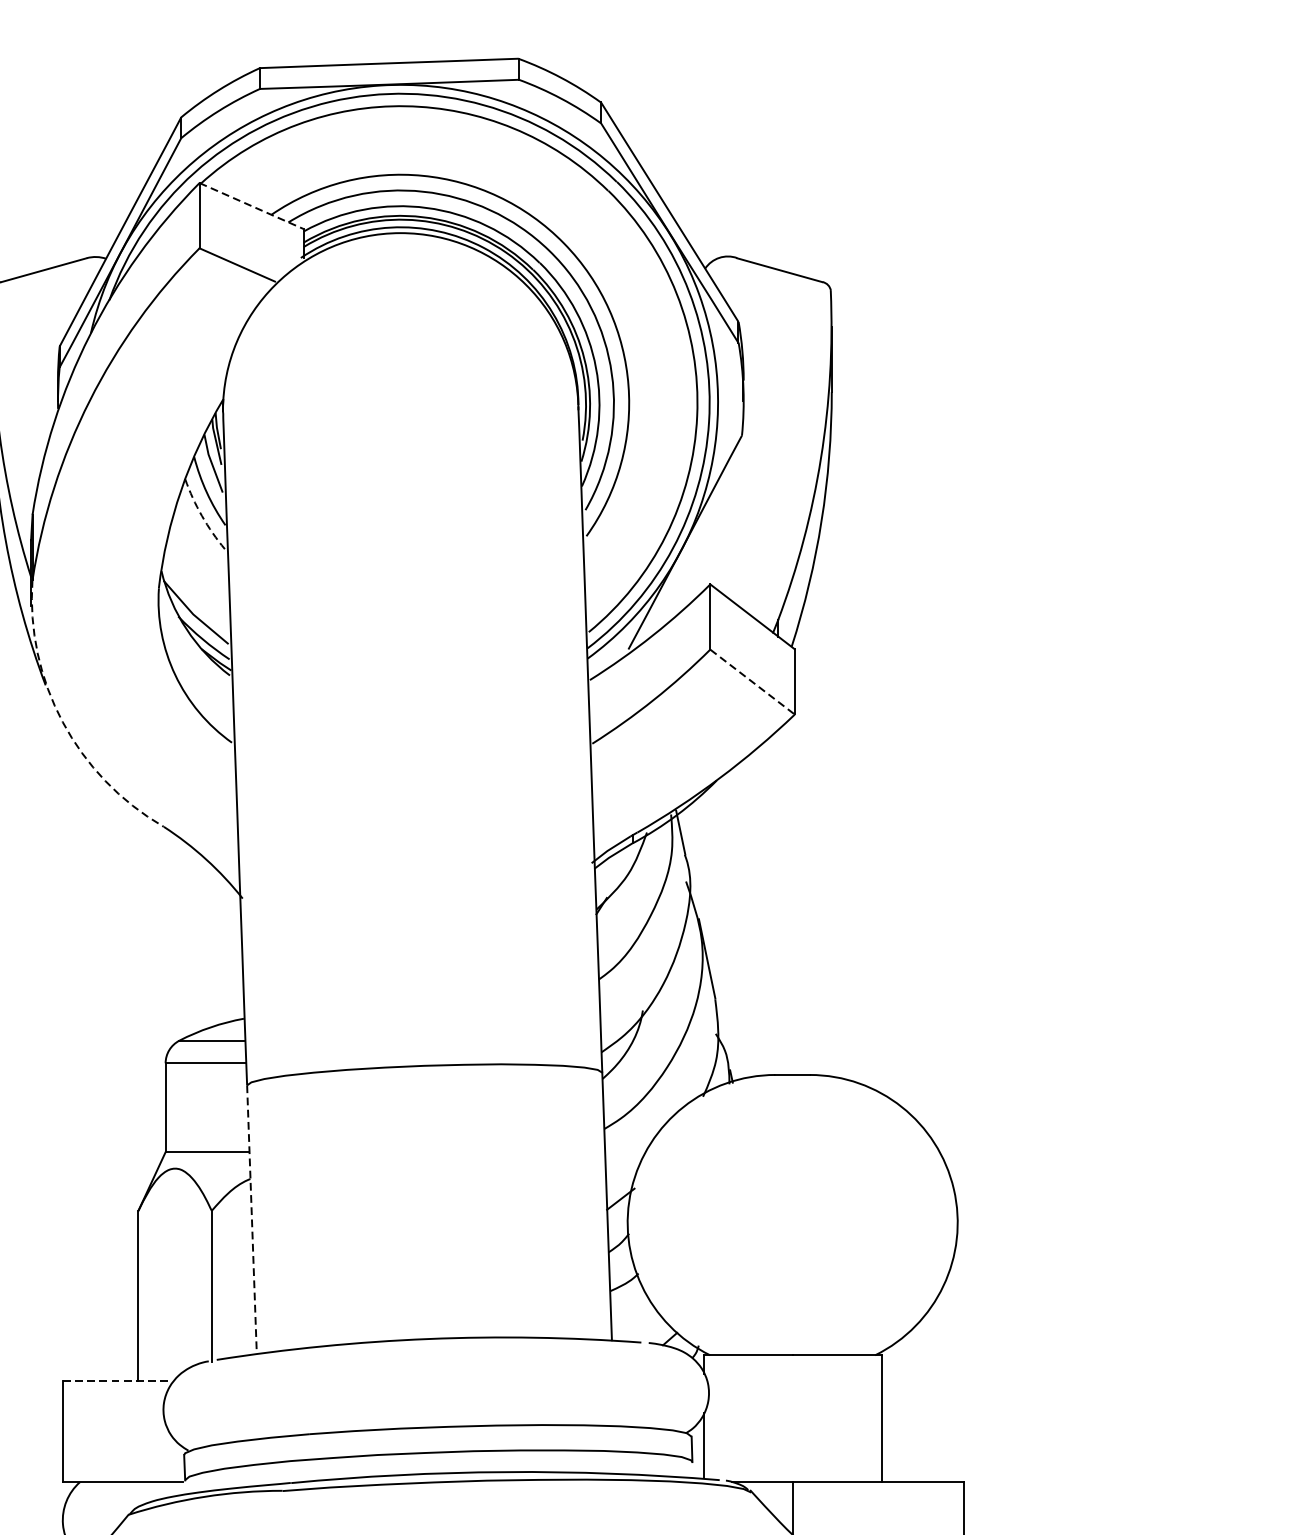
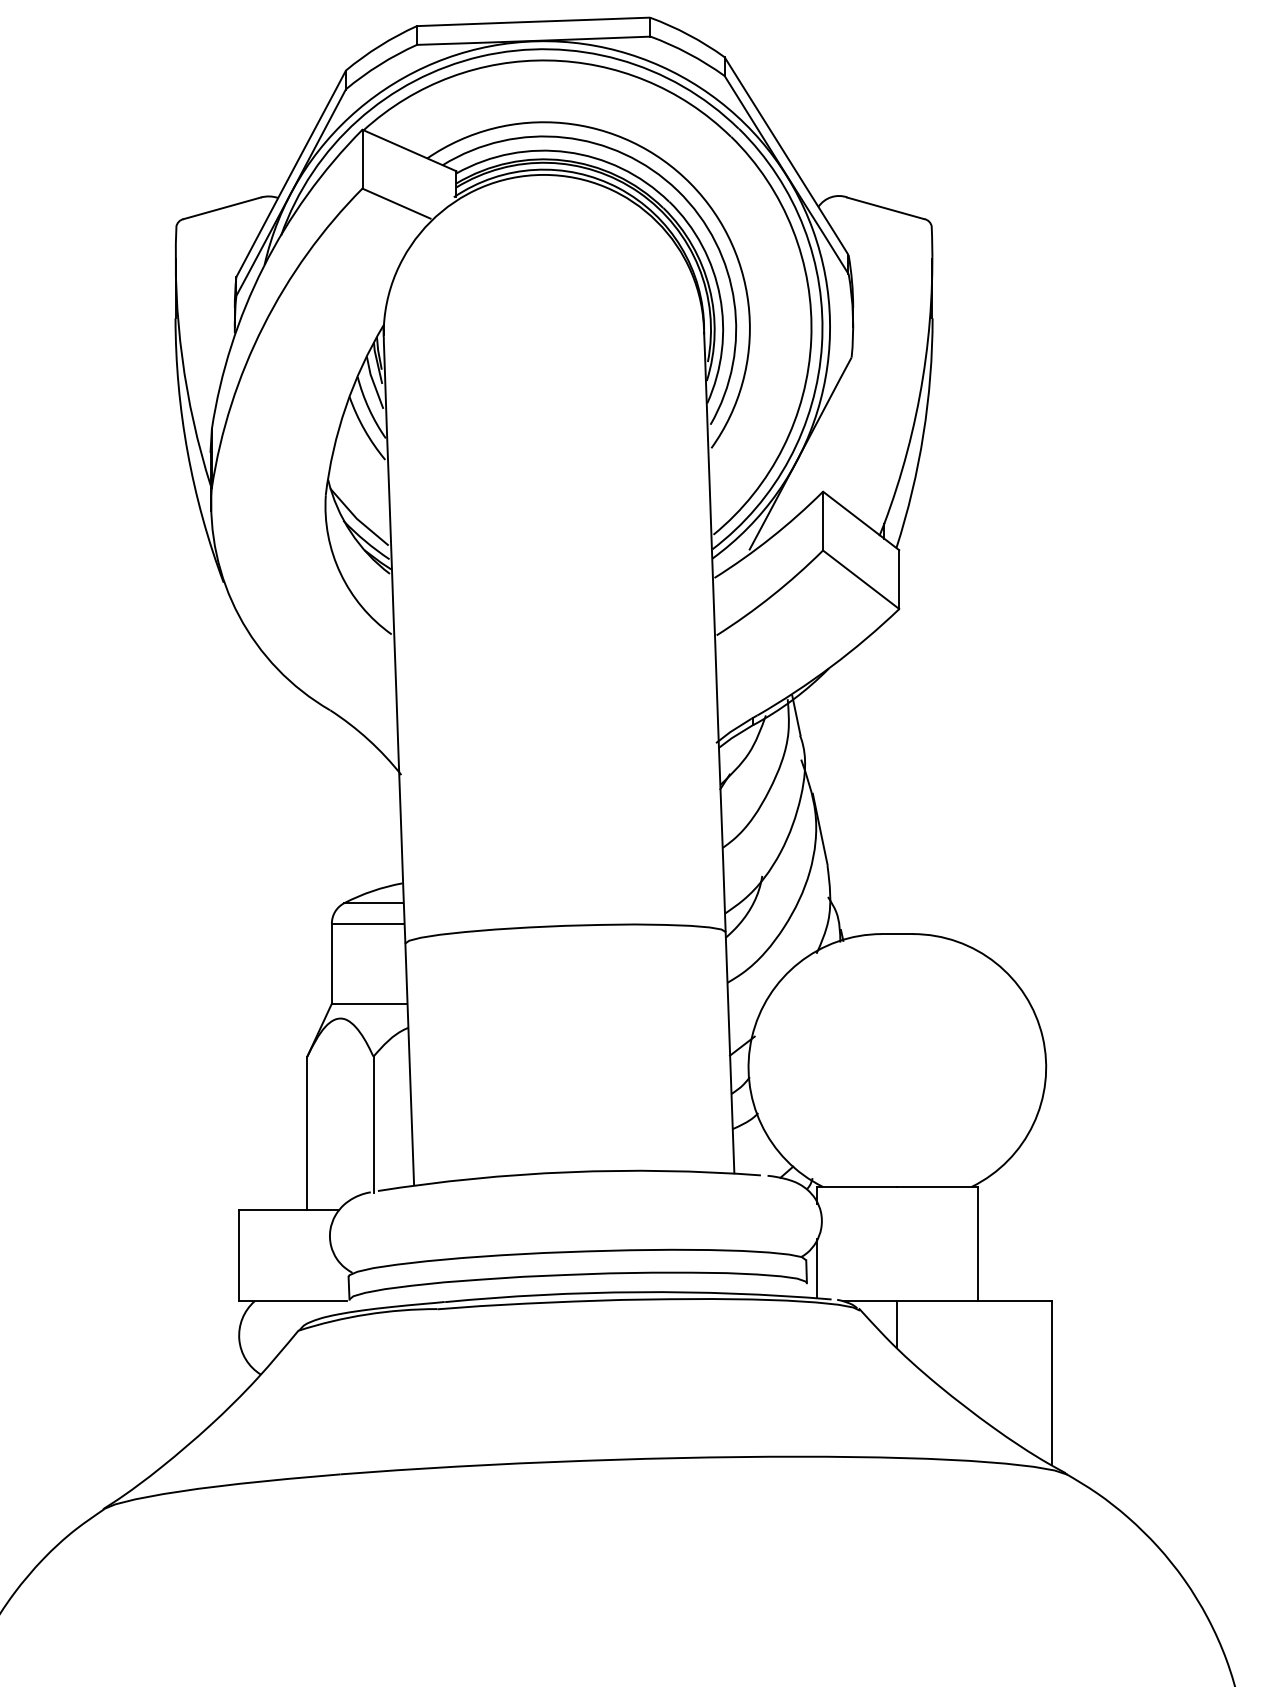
line: (251, 206) -> (409, 150), dashed -> solid
arc: (201, 515) -> (364, 429), dashed -> solid
line: (752, 681) -> (861, 579), dashed -> solid
arc: (63, 721) -> (239, 615), dashed -> solid
line: (251, 1219) -> (409, 1064), dashed -> solid
line: (117, 1380) -> (288, 1209), dashed -> solid

